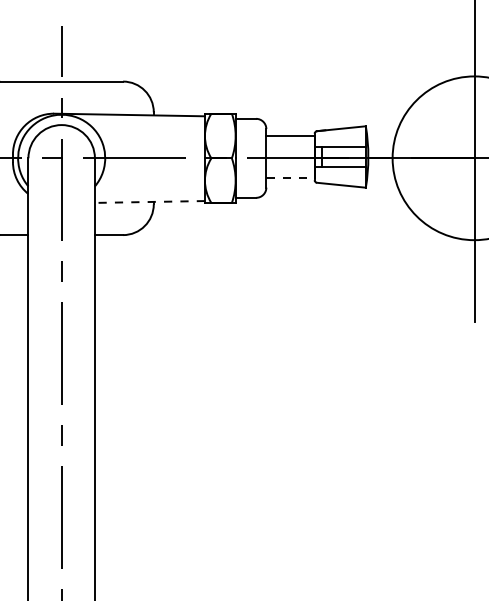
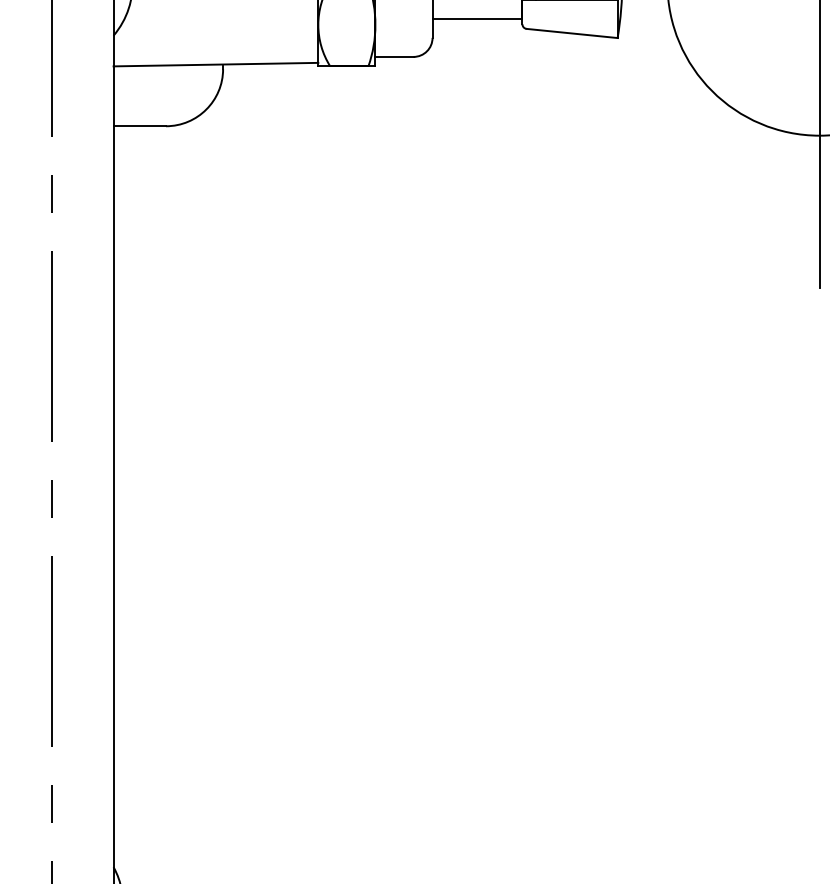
line: (291, 177) -> (479, 19), dashed -> solid
line: (149, 202) -> (215, 65), dashed -> solid

